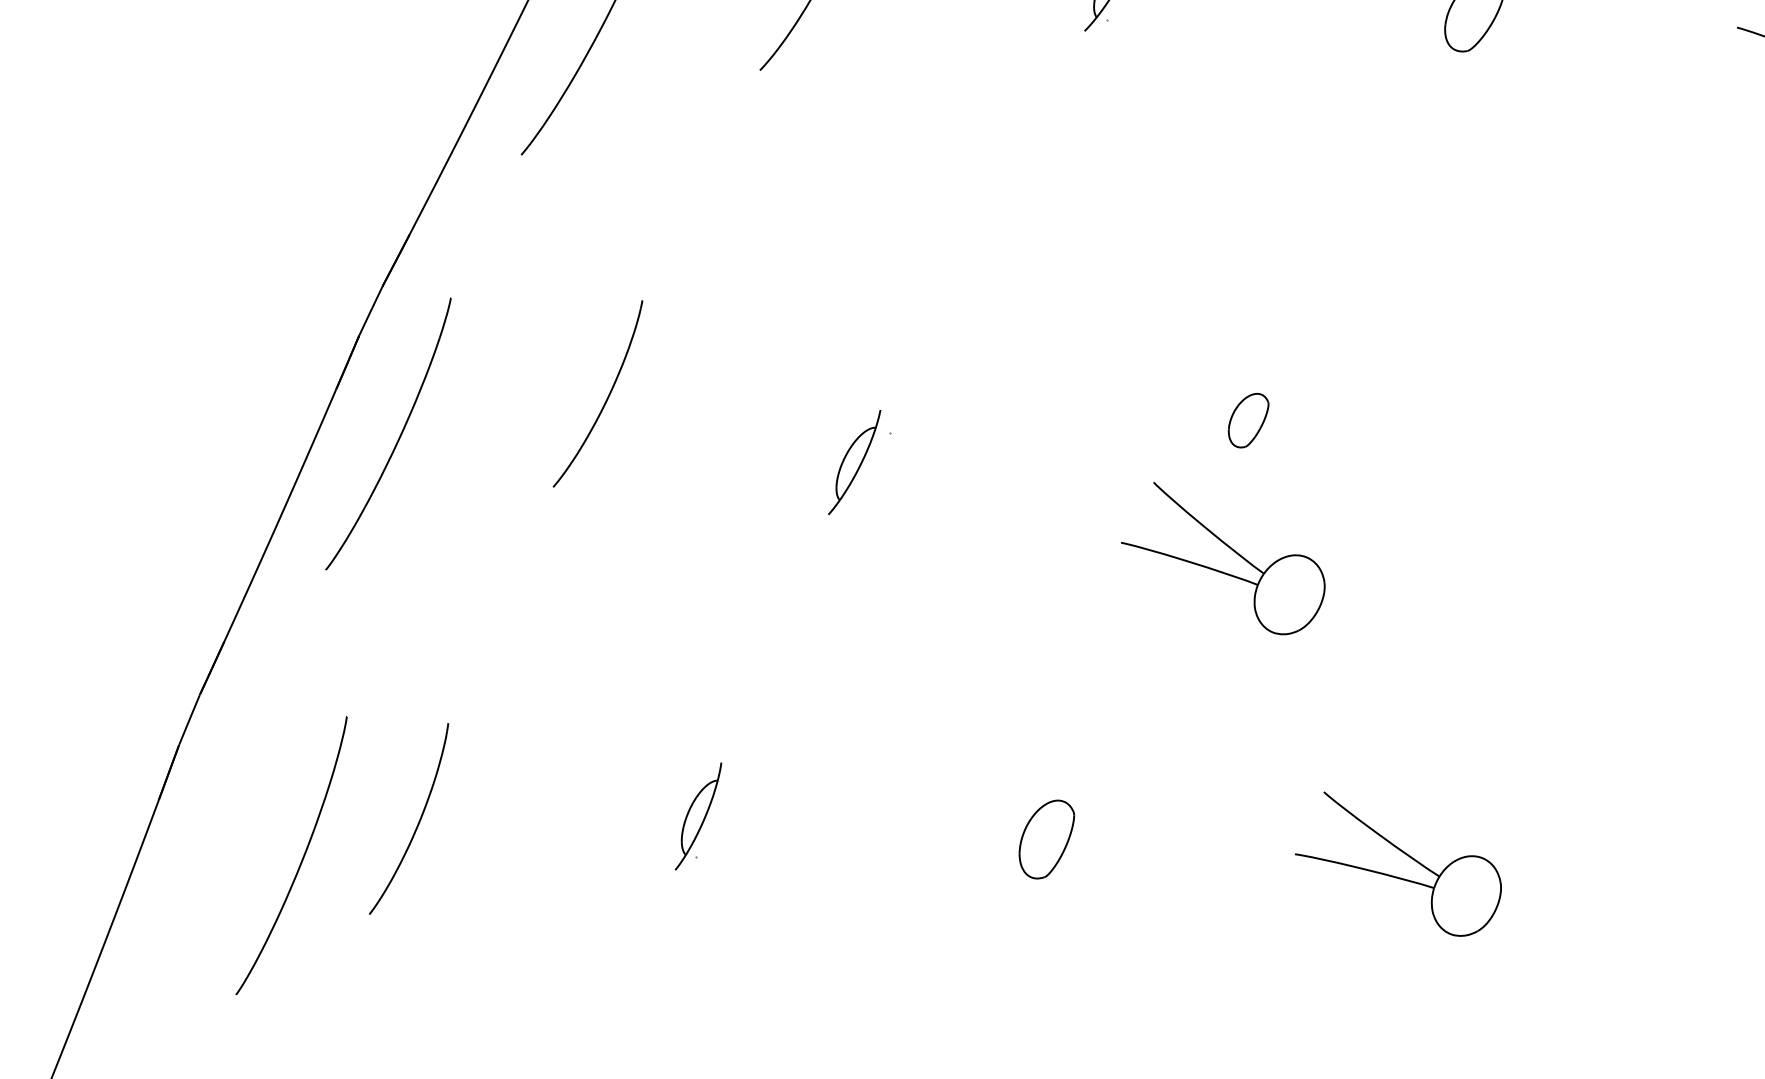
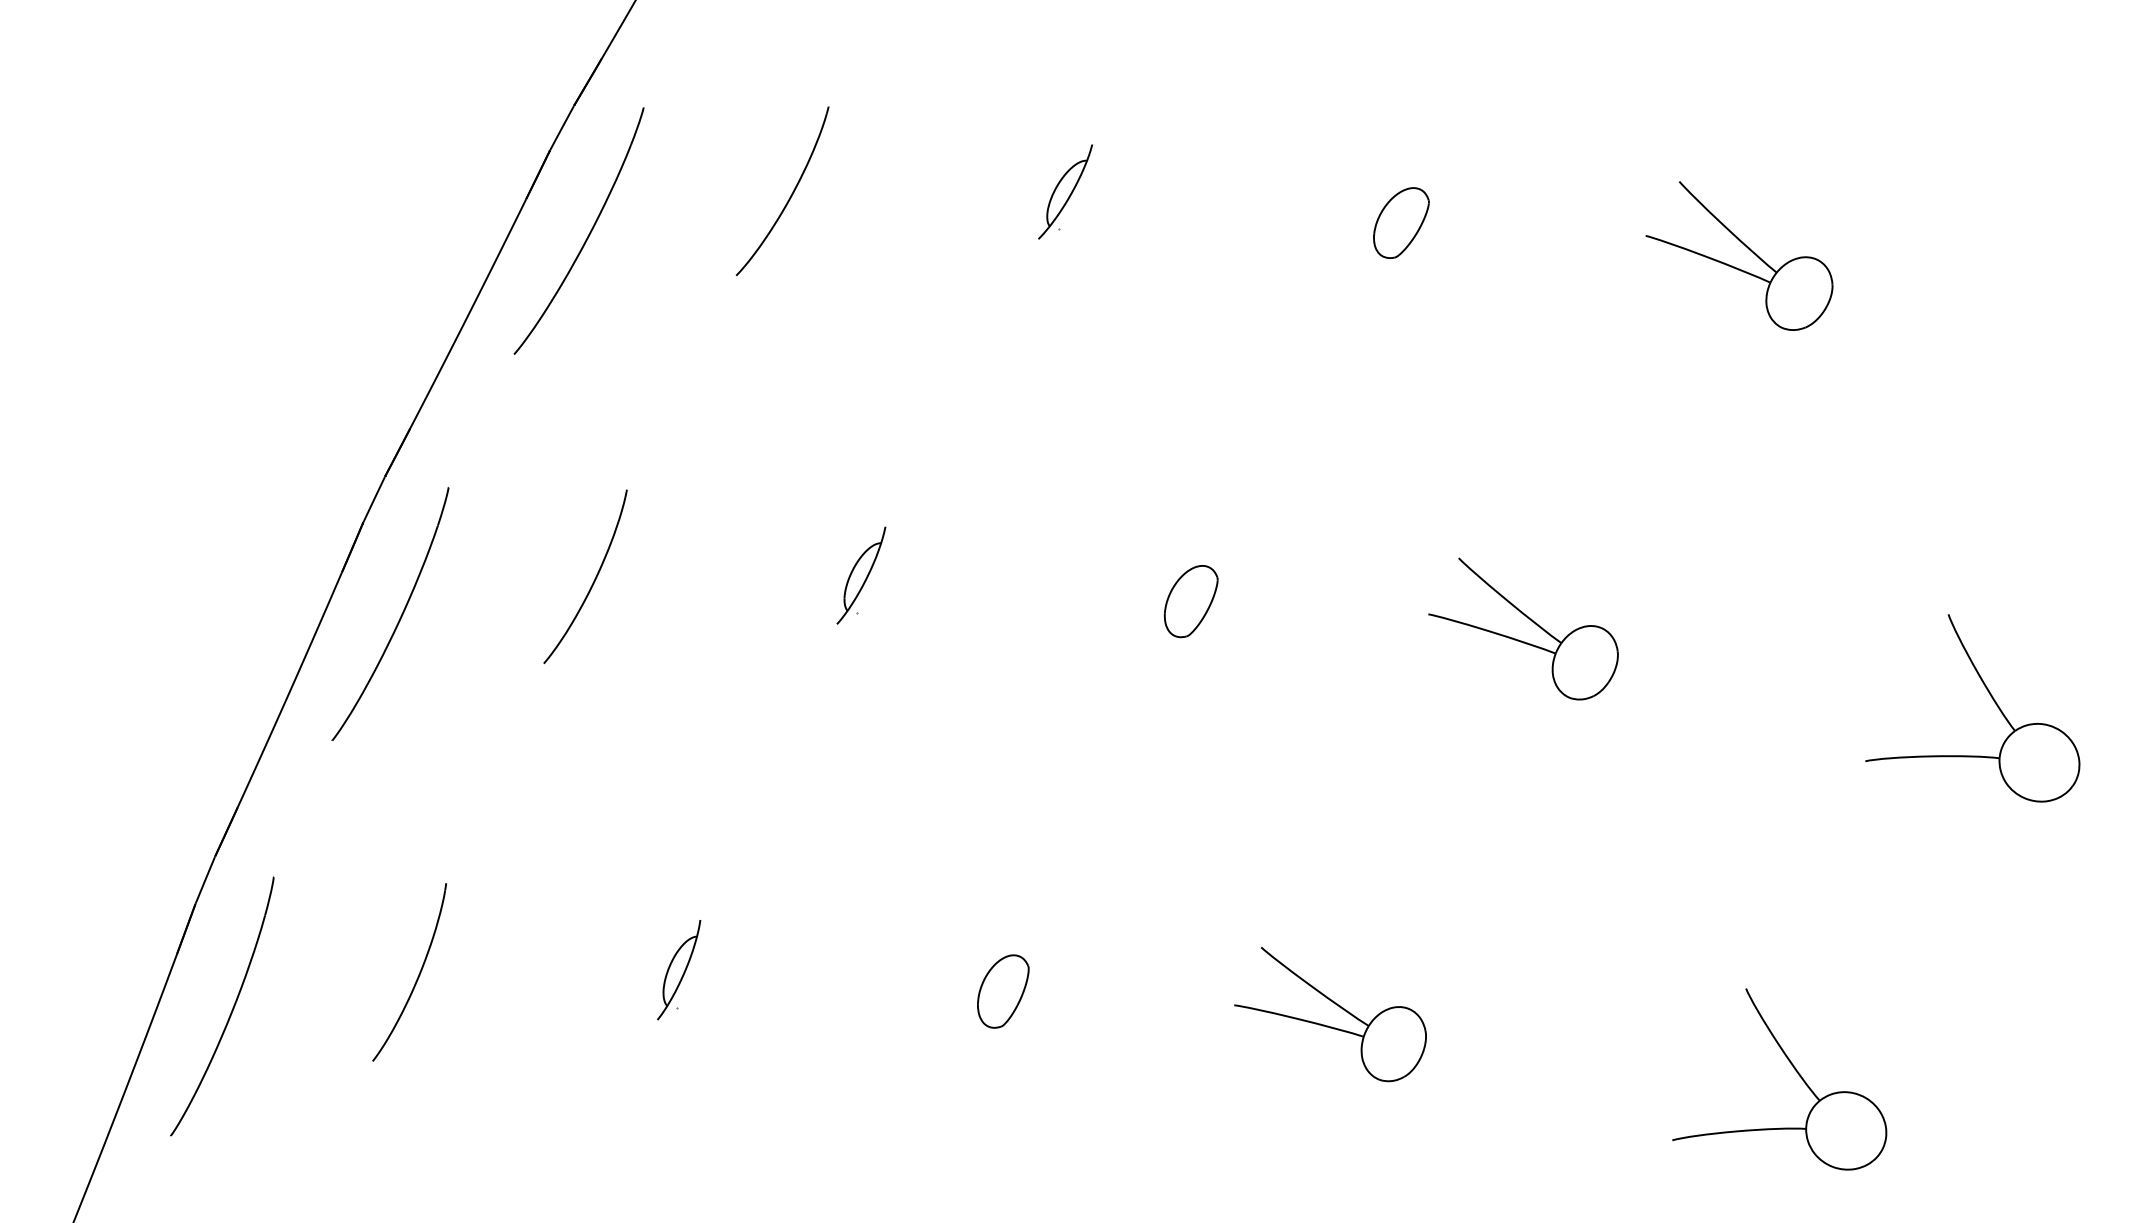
part: (1247, 420) -> (1190, 601), size x1.43
part: (854, 462) -> (861, 575), moved
part: (1230, 549) -> (1530, 620), moved
part: (301, 859) -> (231, 1010), moved

